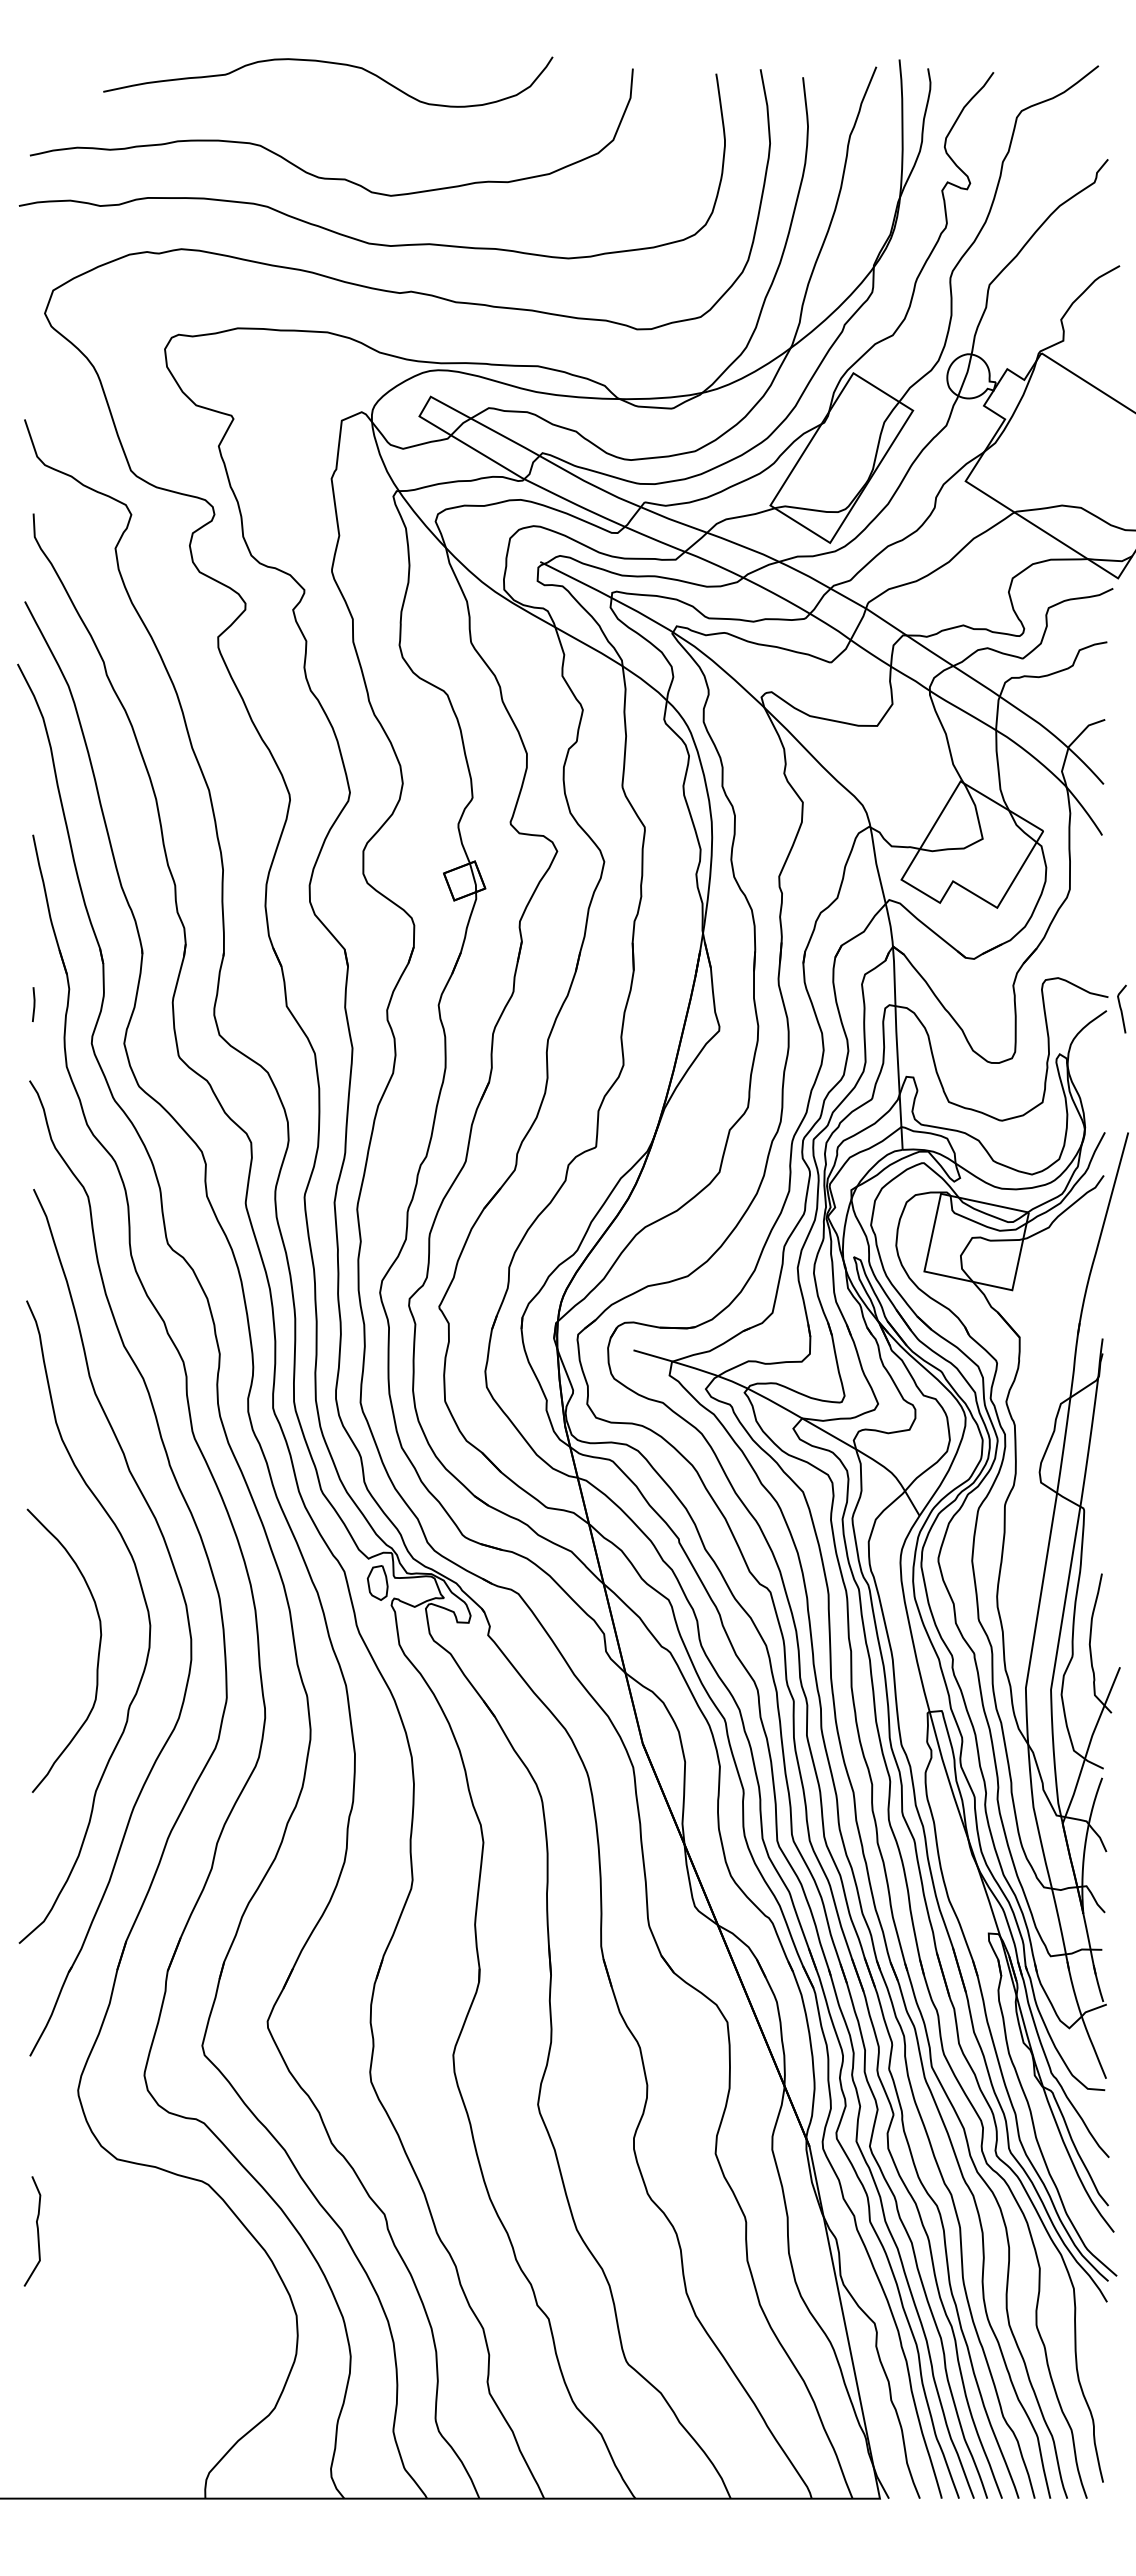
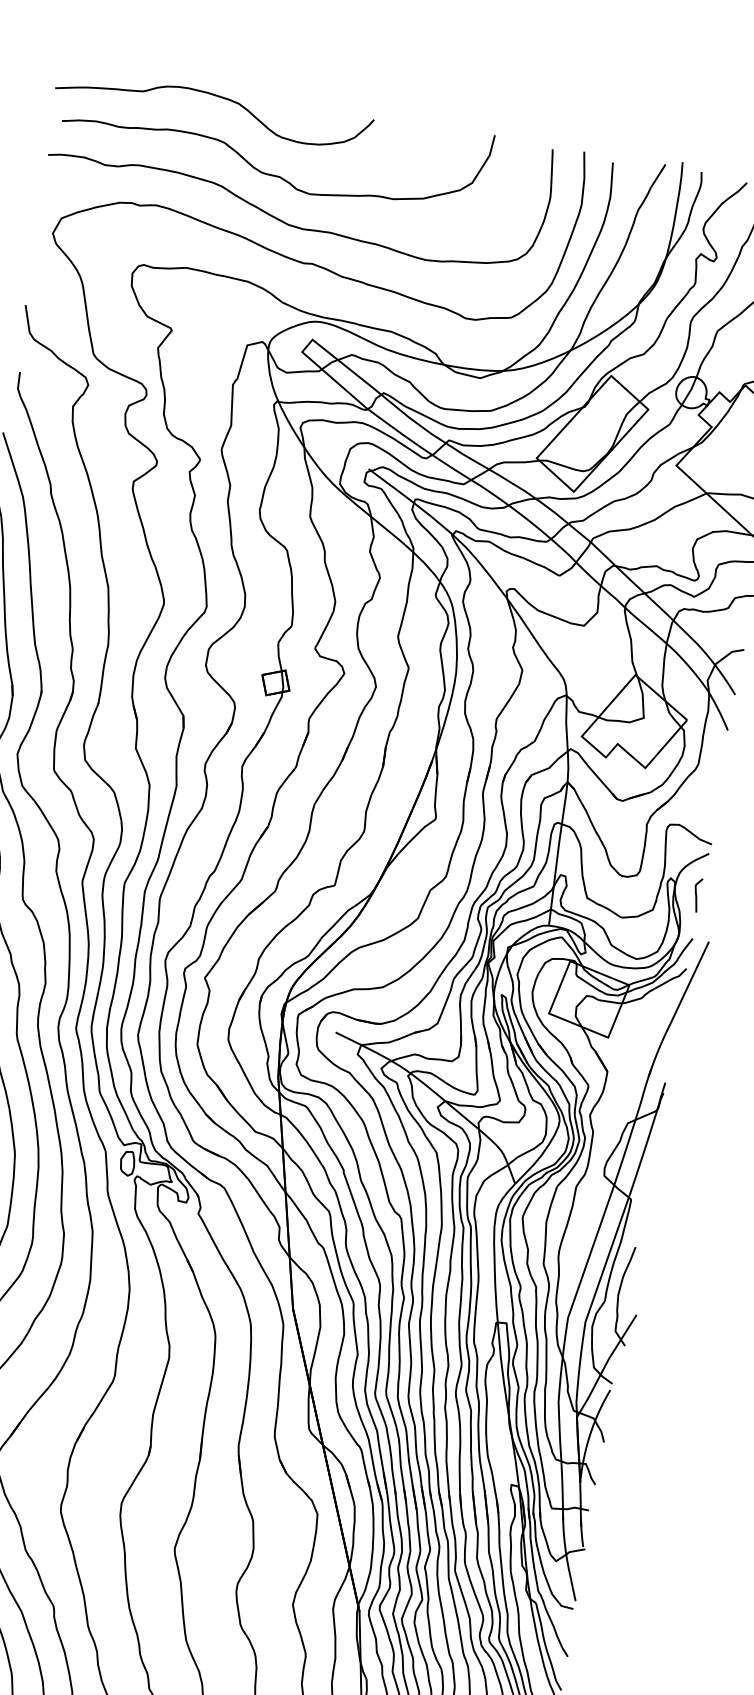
curve: (328, 63) -> (216, 96), moved
curve: (1121, 1008) -> (696, 894), moved

